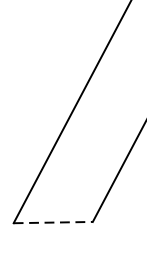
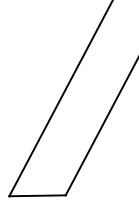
line: (54, 222) -> (38, 195), dashed -> solid

